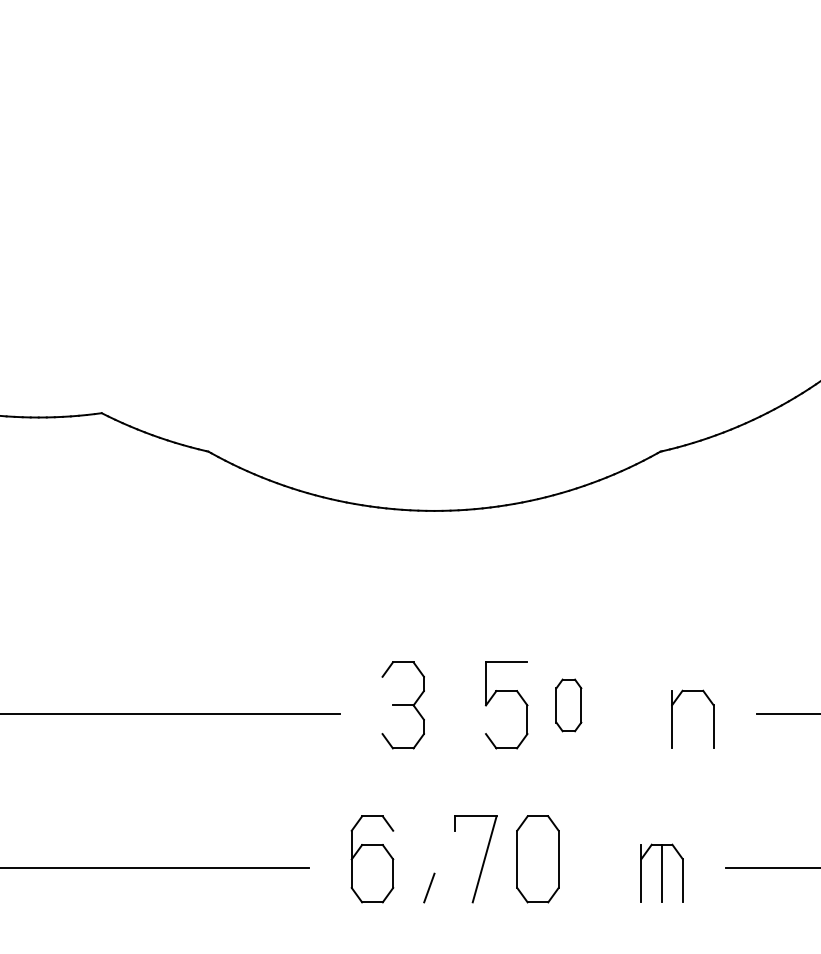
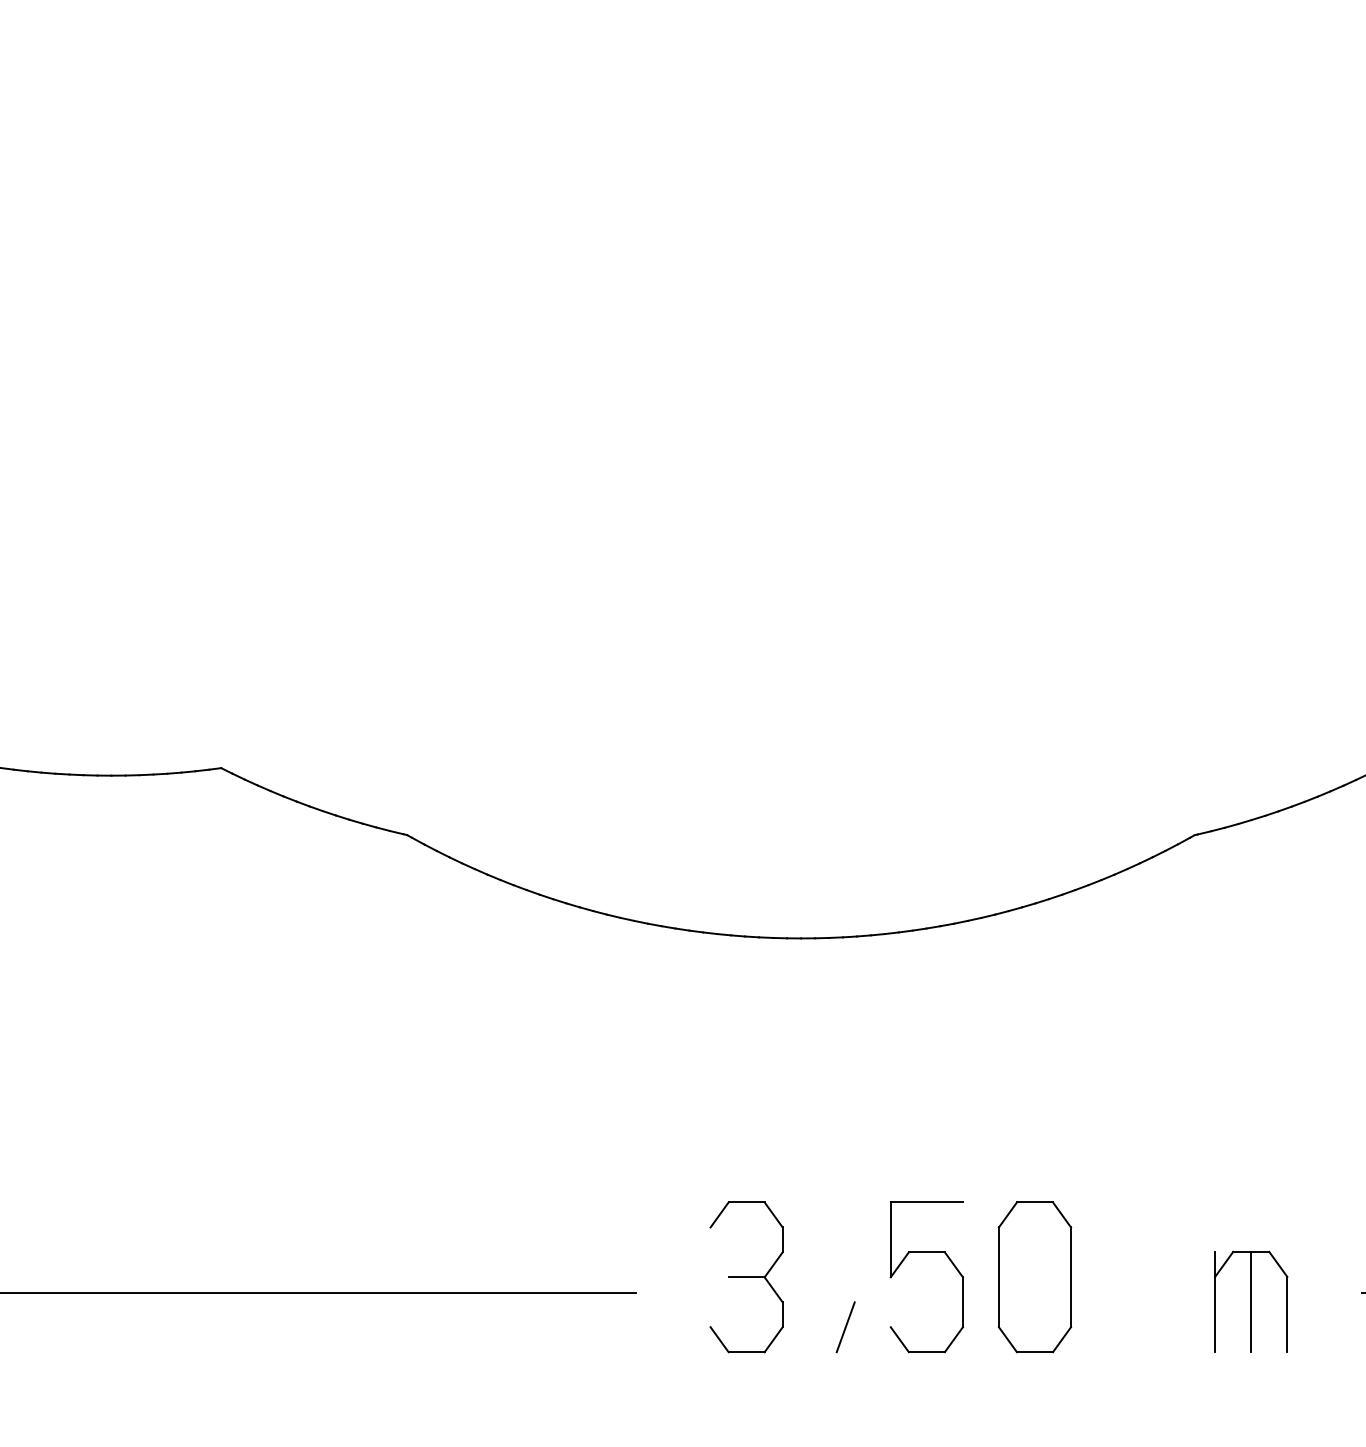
part: (568, 705) -> (1034, 1277), size x1.67
line: (692, 719) -> (1250, 1301), added
line: (460, 733) -> (846, 1326), added

